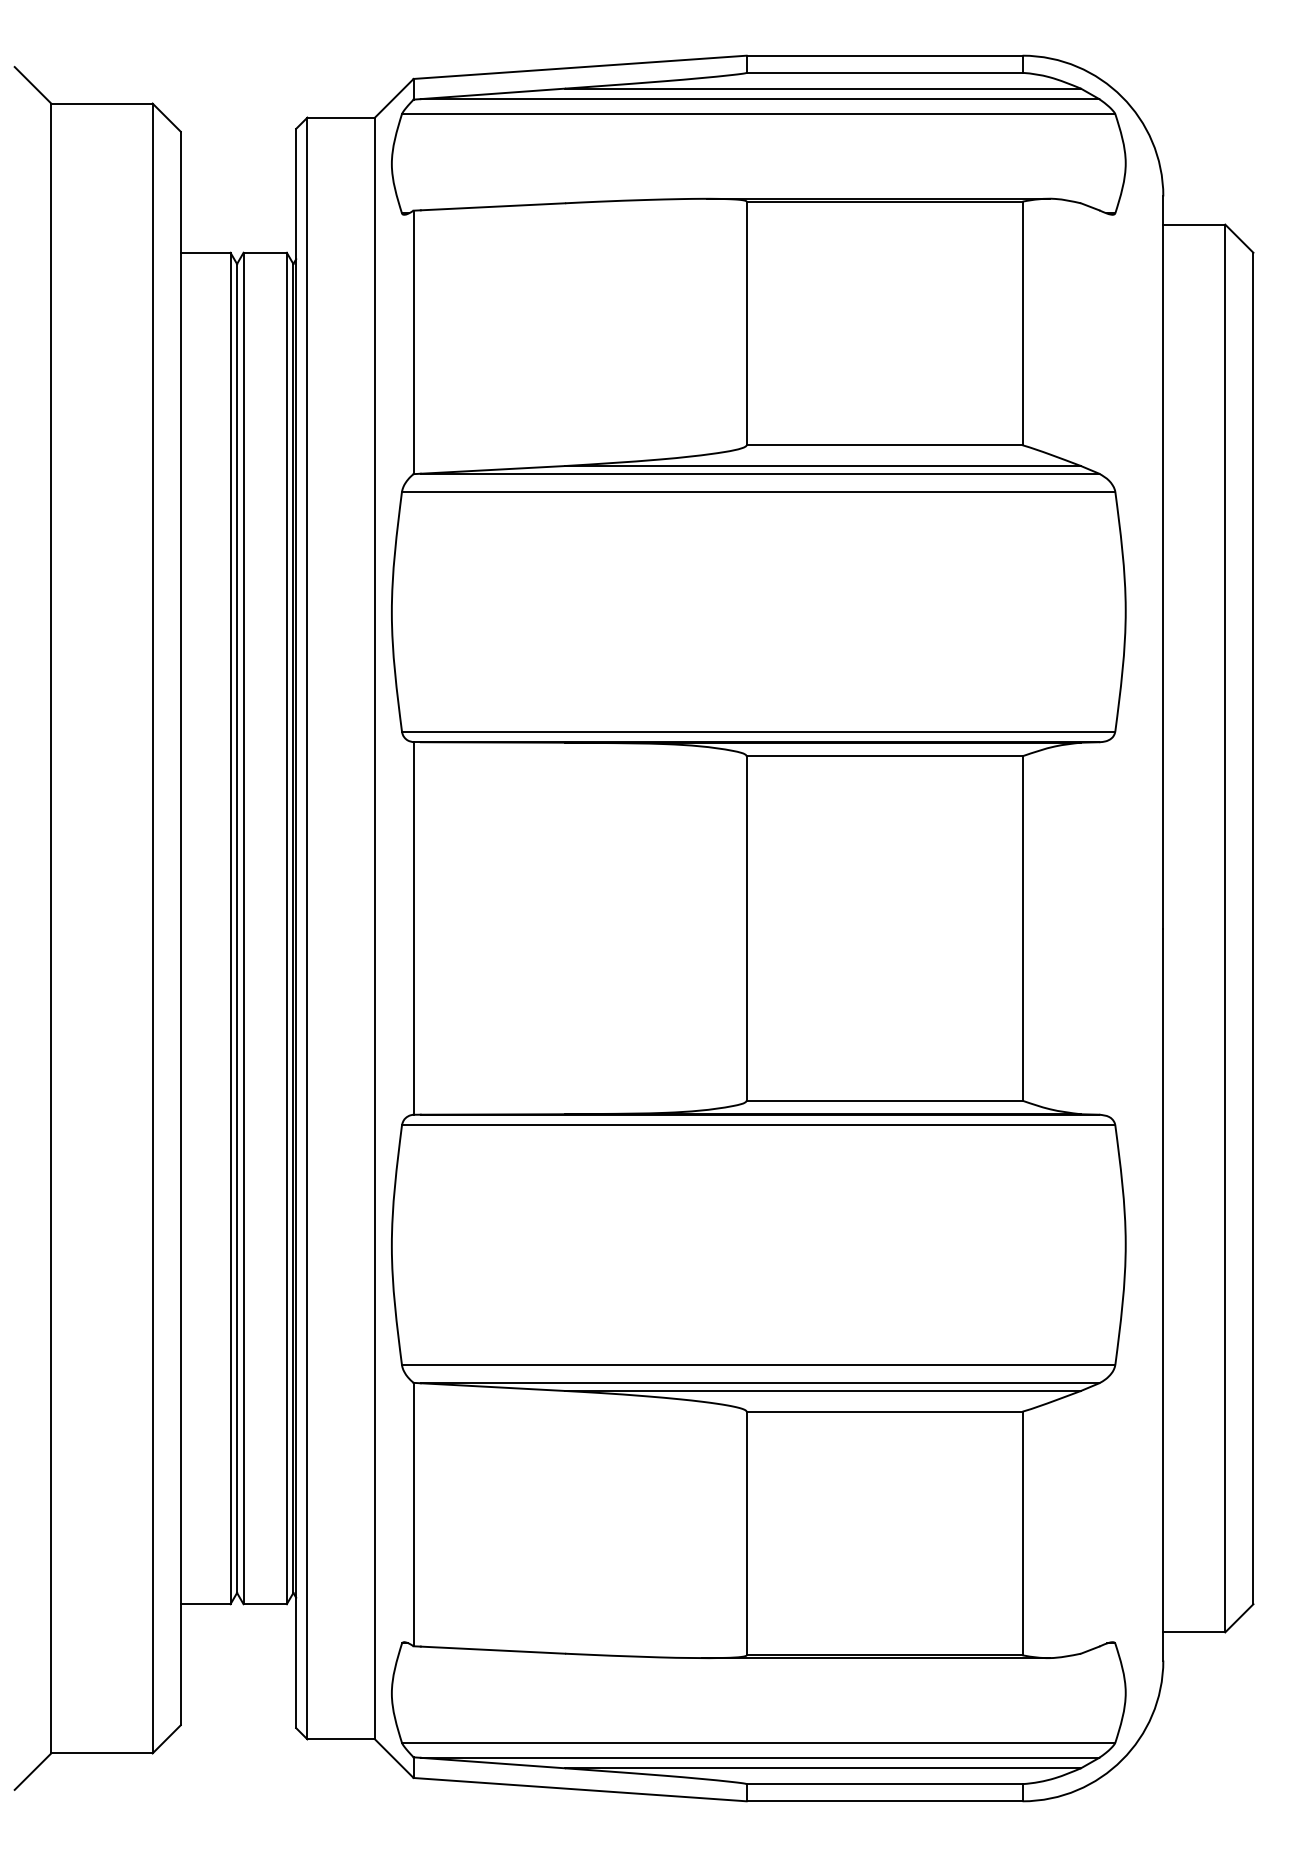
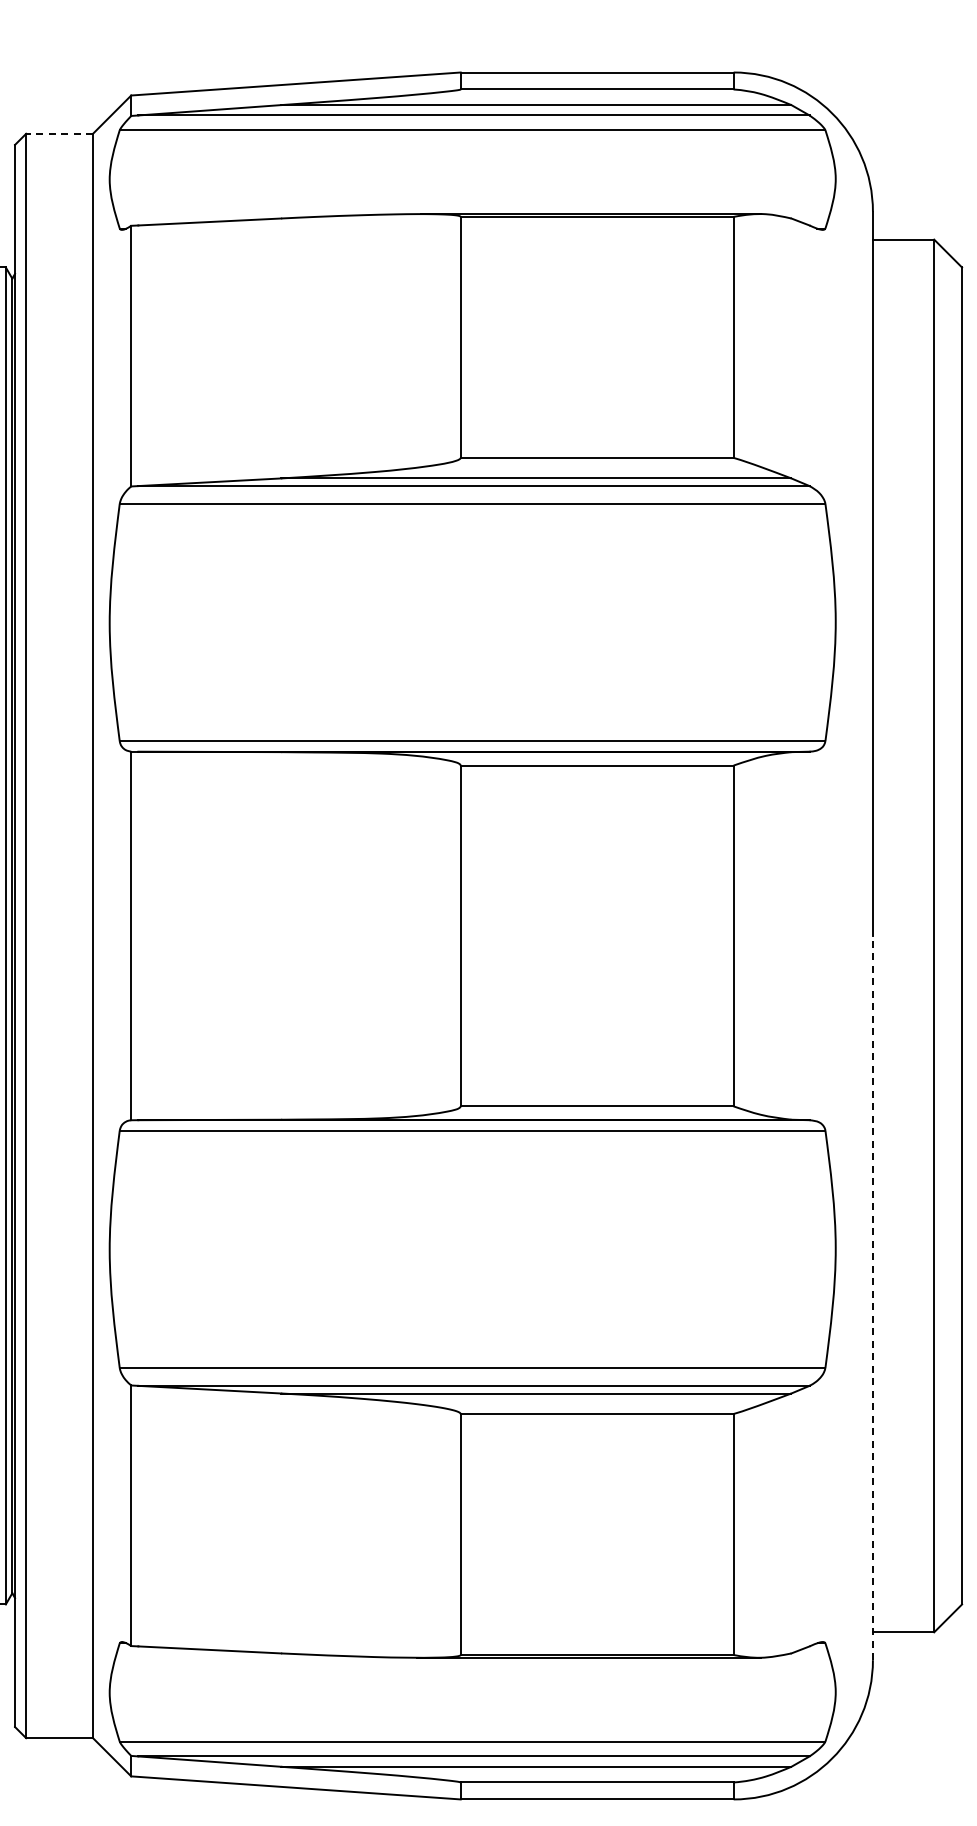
line: (341, 117) -> (59, 133), solid -> dashed
line: (1163, 1294) -> (873, 1298), solid -> dashed

